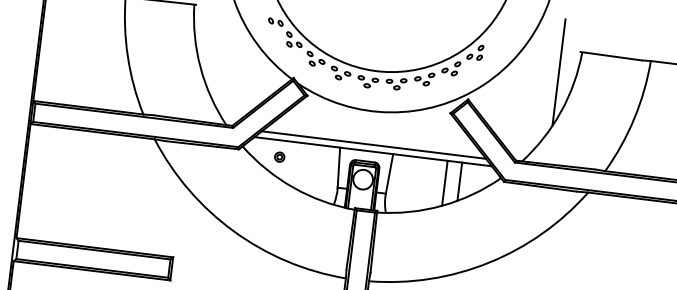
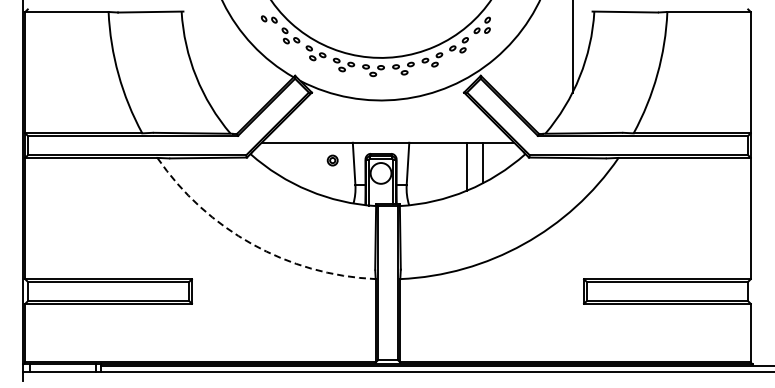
line: (373, 144) -> (387, 135), removed
part: (279, 157) -> (332, 160), moved
arc: (234, 231) -> (252, 244), solid -> dashed

